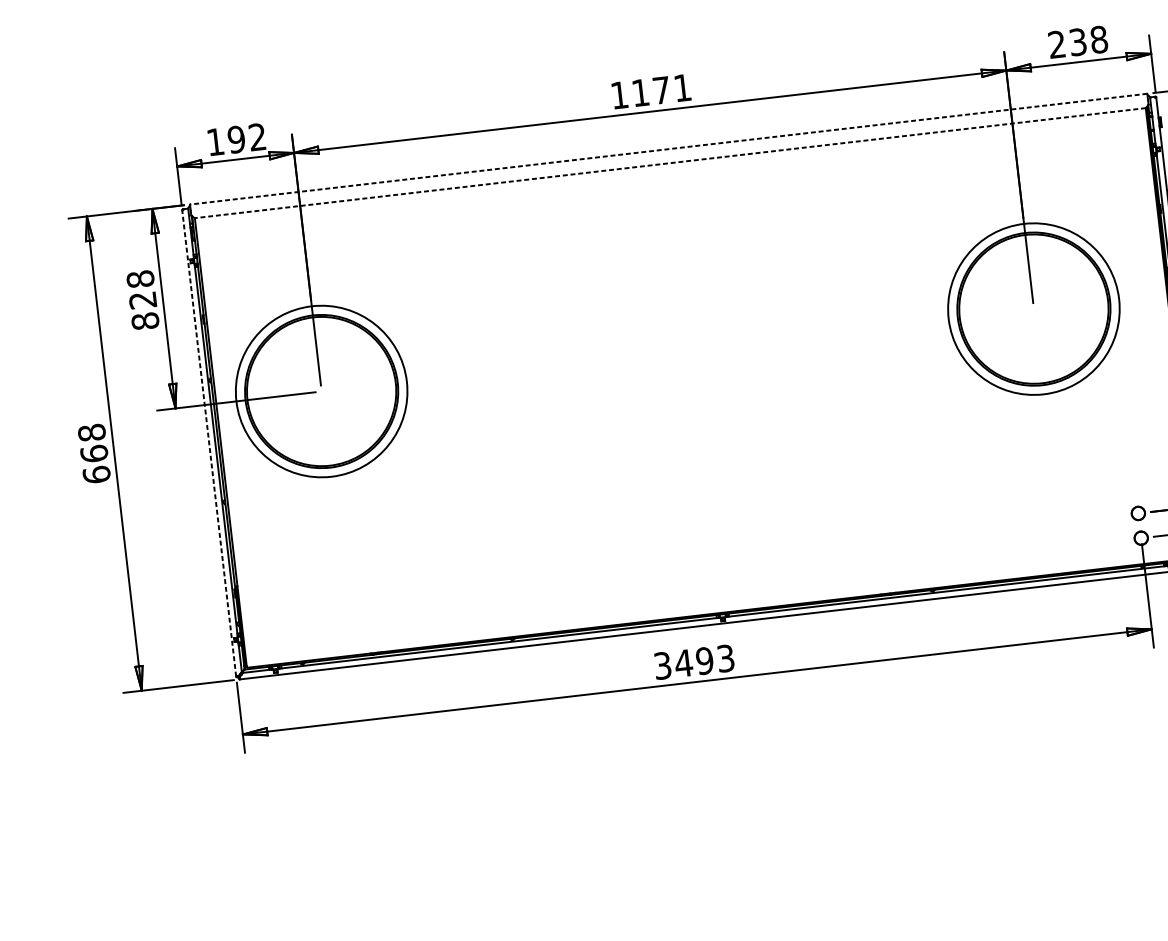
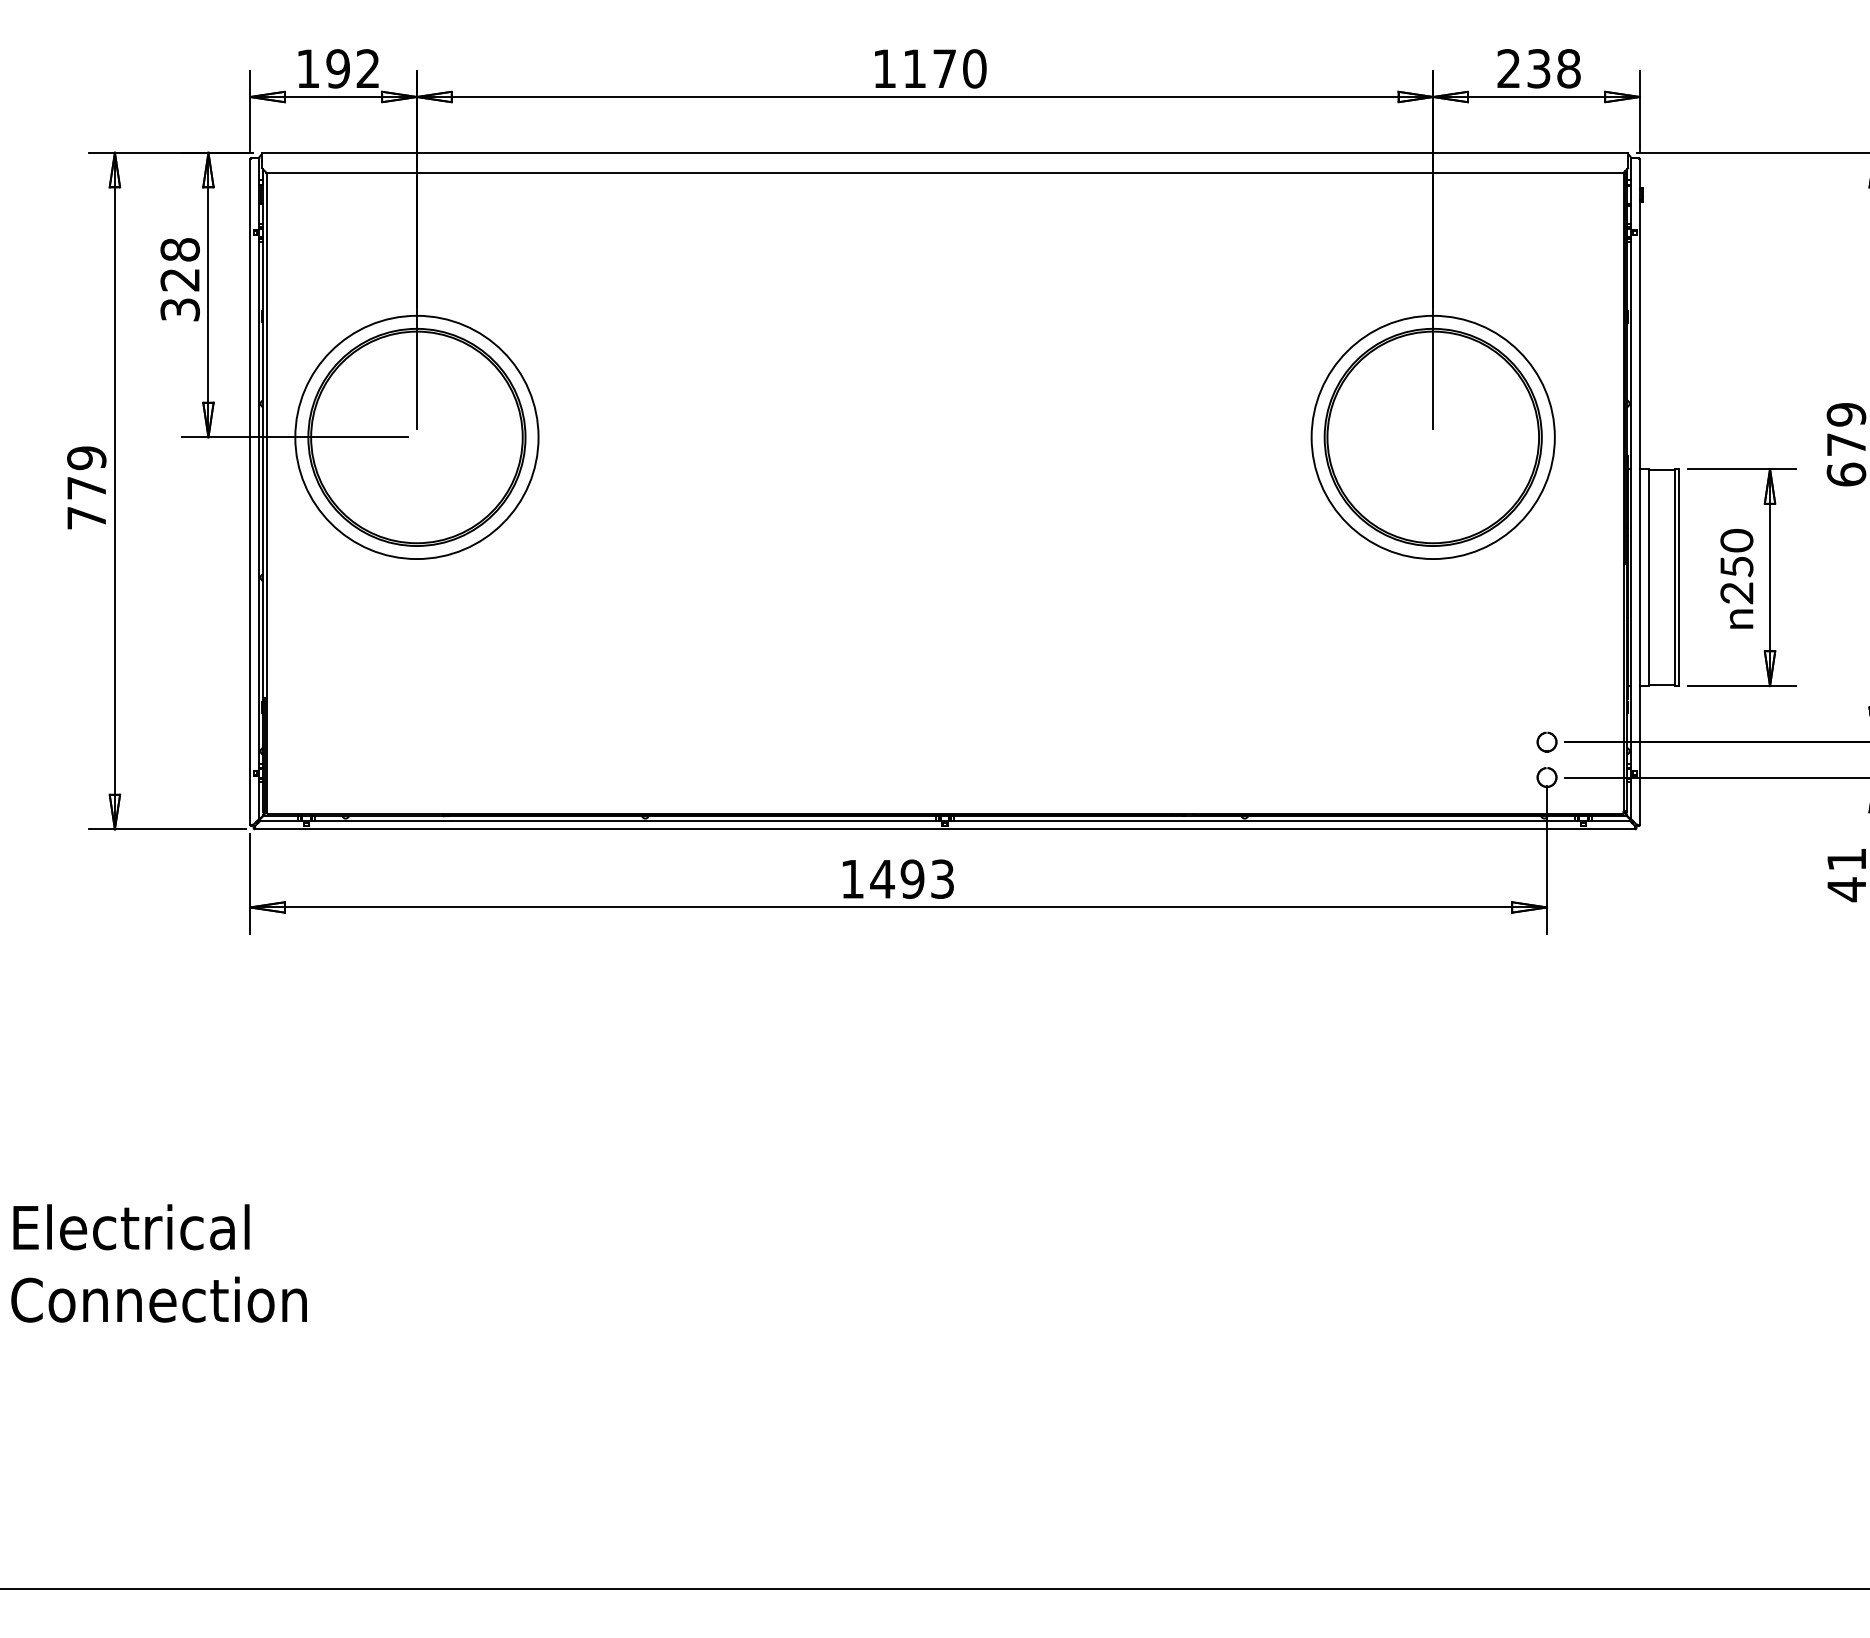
text: (682, 87) -> (974, 68), 1171 -> 1170
line: (668, 148) -> (945, 152), dashed -> solid
line: (670, 163) -> (945, 172), dashed -> solid
text: (144, 321) -> (179, 309), 828 -> 328
line: (209, 443) -> (250, 492), dashed -> solid
text: (94, 453) -> (86, 487), 668 -> 779
text: (662, 665) -> (852, 878), 3493 -> 1493

